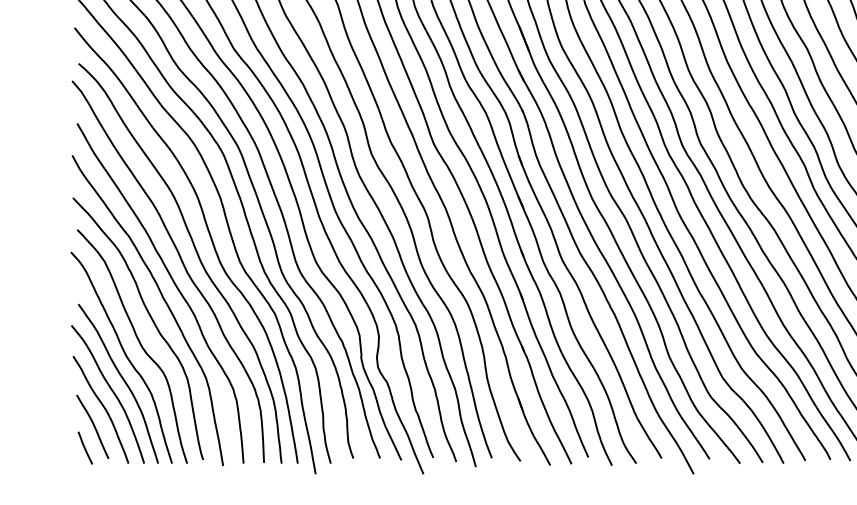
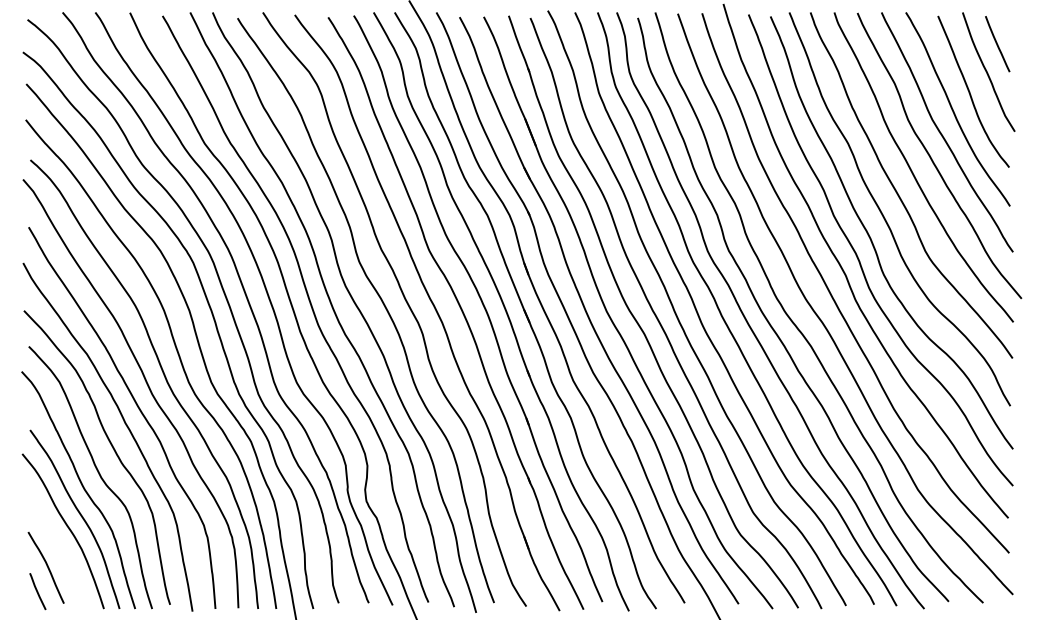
curve: (102, 407) -> (57, 545), removed

